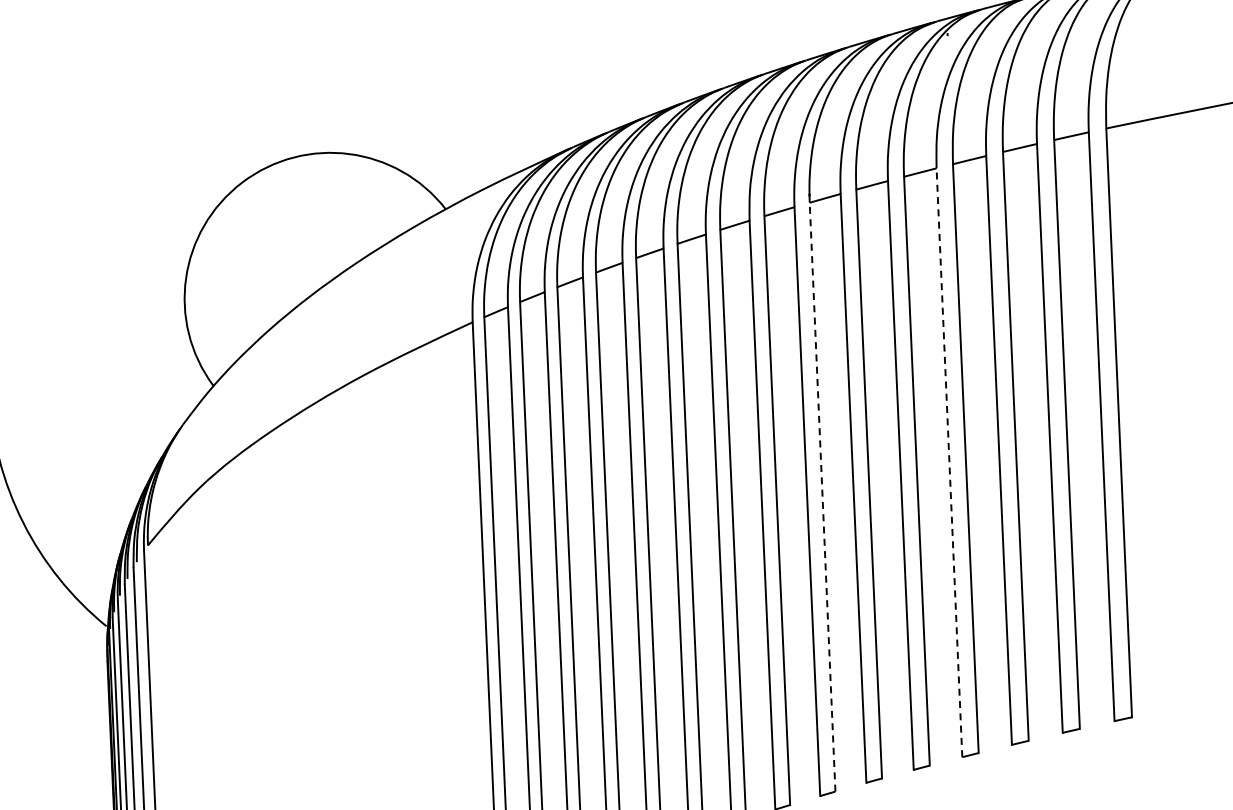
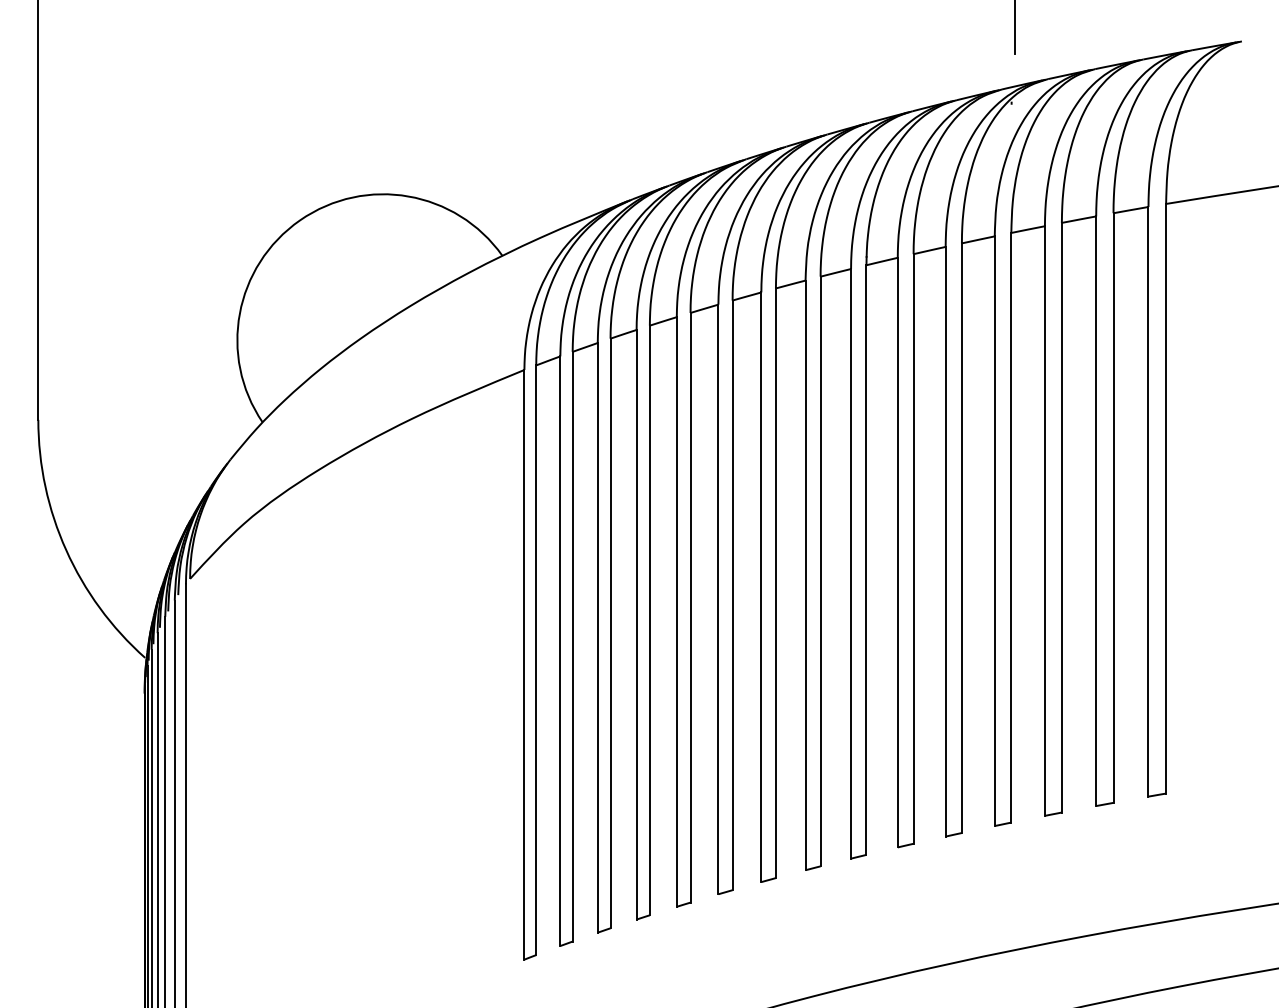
line: (949, 463) -> (994, 531), dashed -> solid
line: (822, 497) -> (866, 560), dashed -> solid

